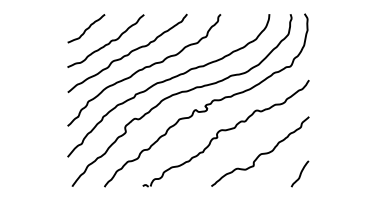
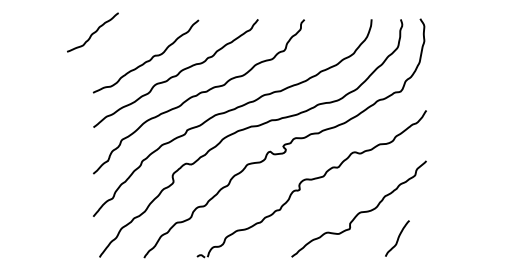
curve: (86, 28) -> (93, 32), moved
curve: (300, 173) -> (397, 237), moved

